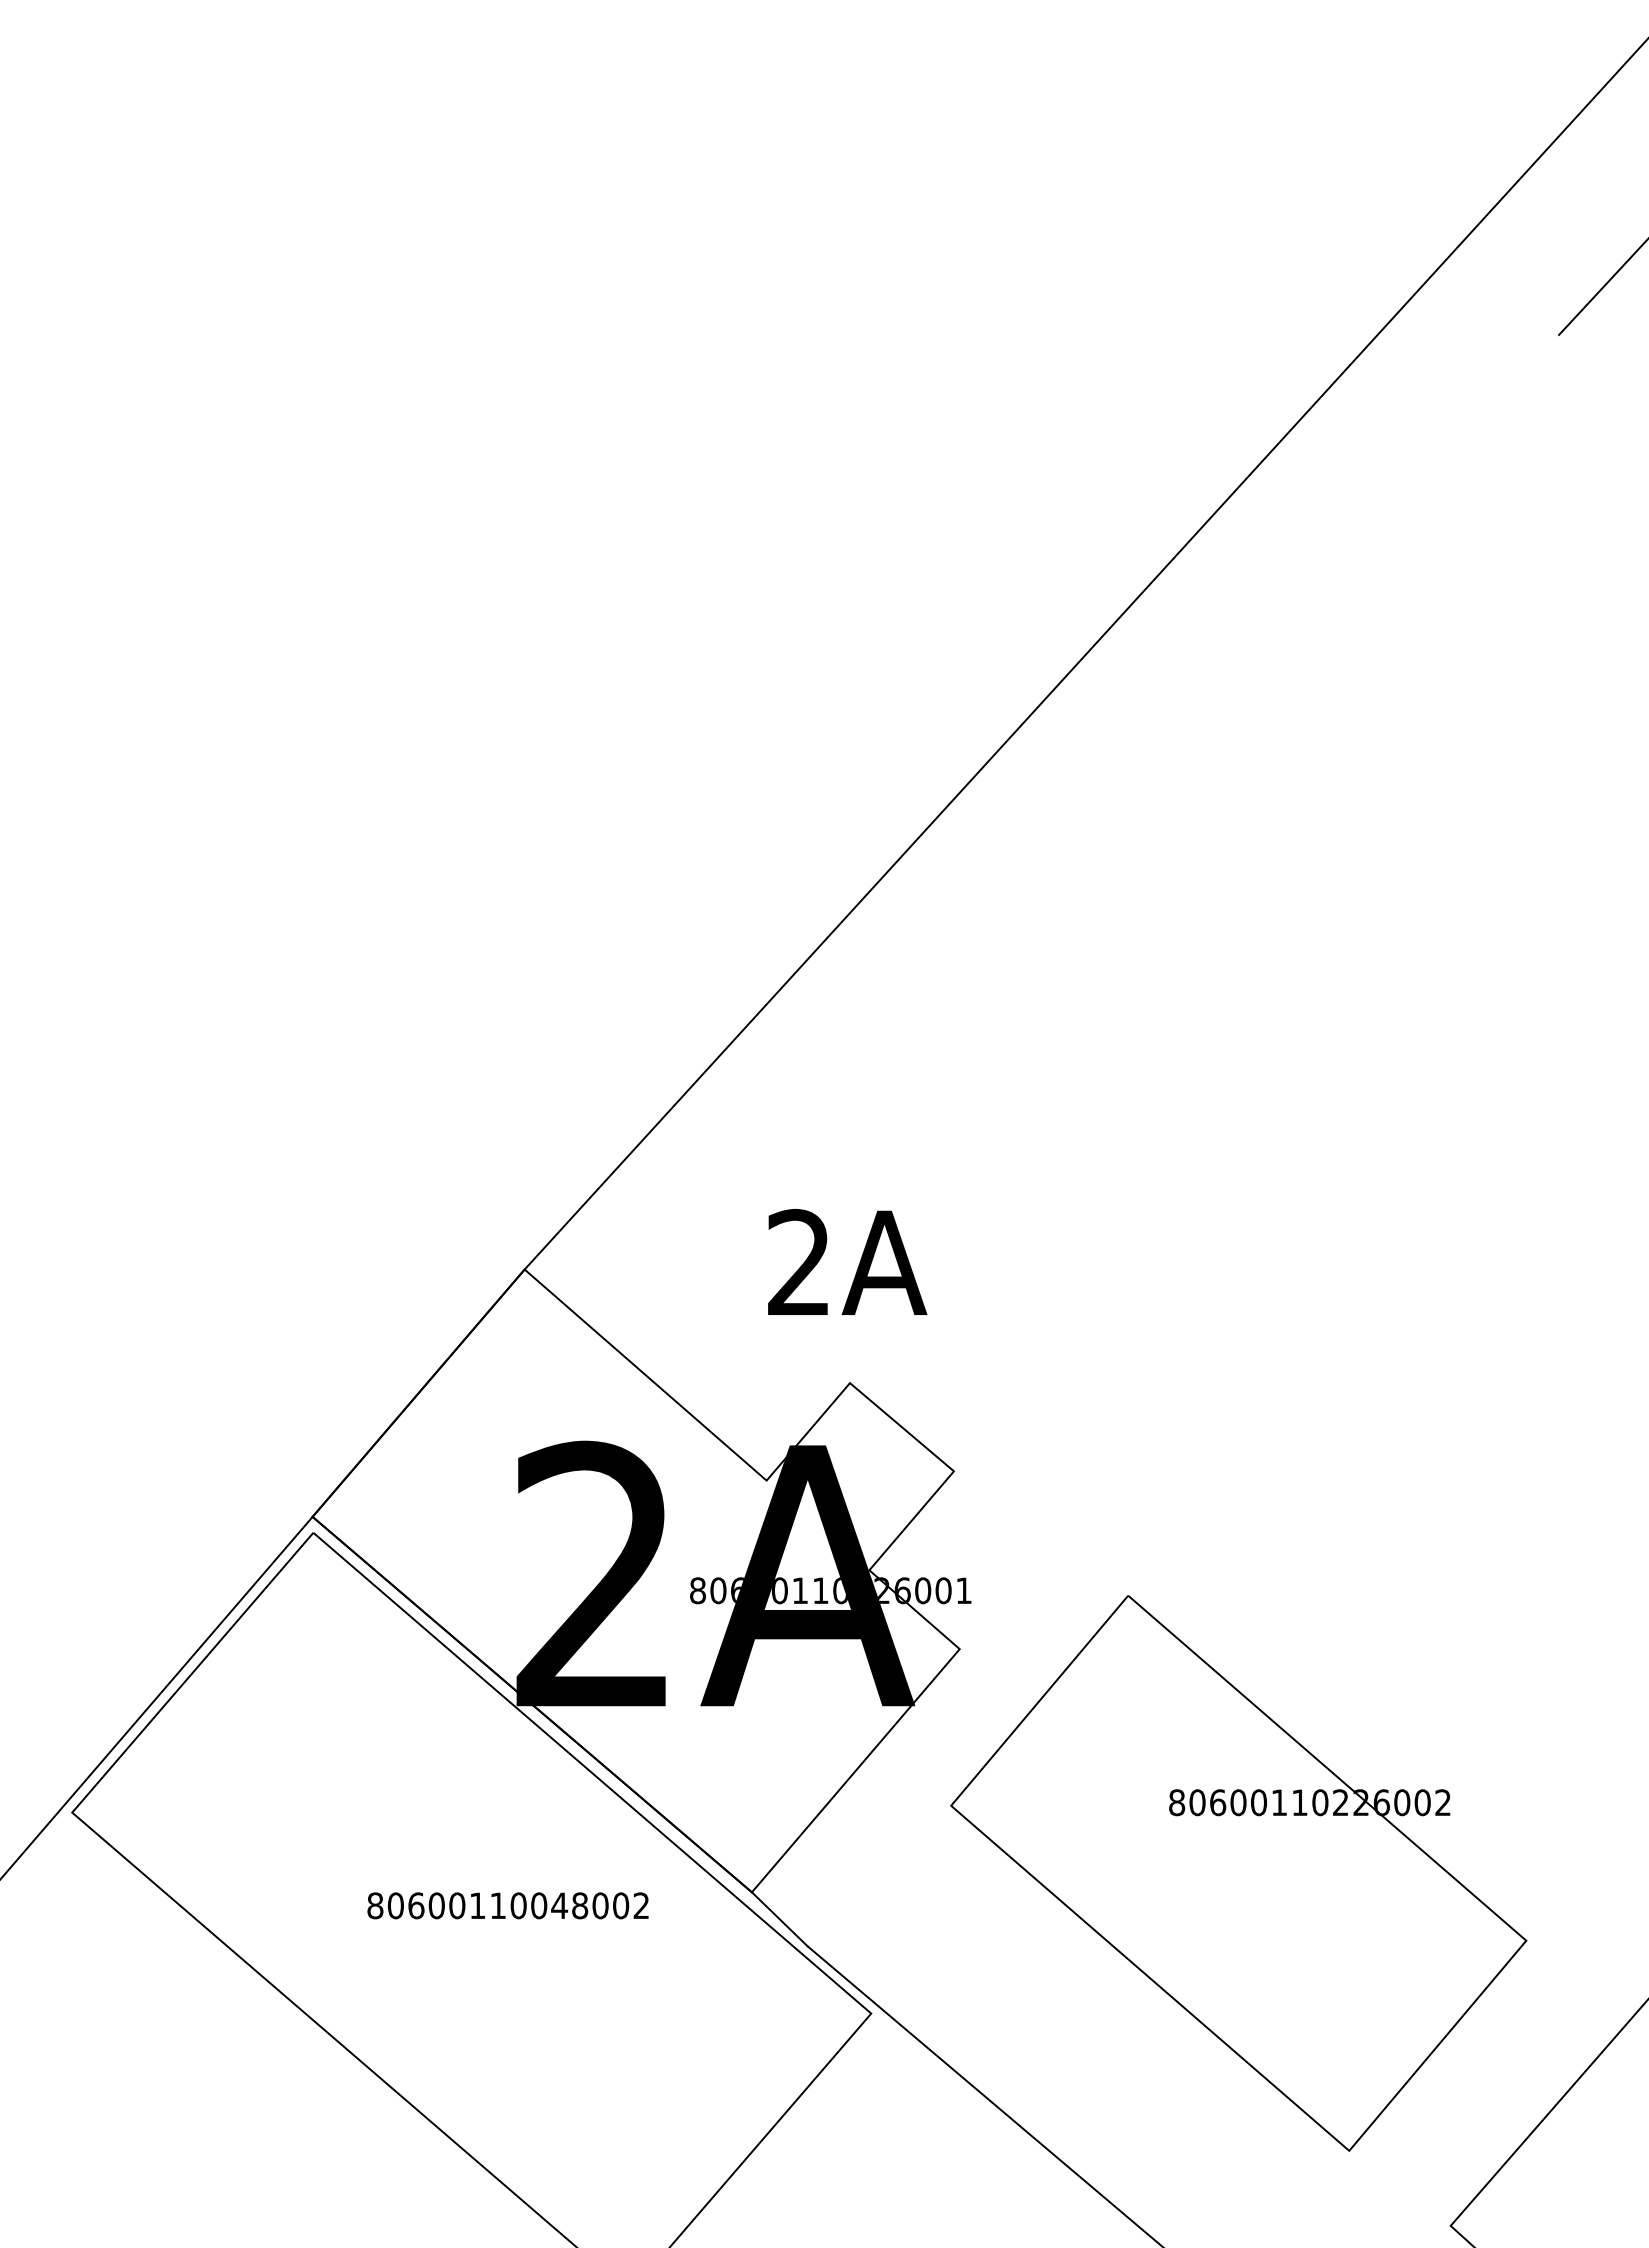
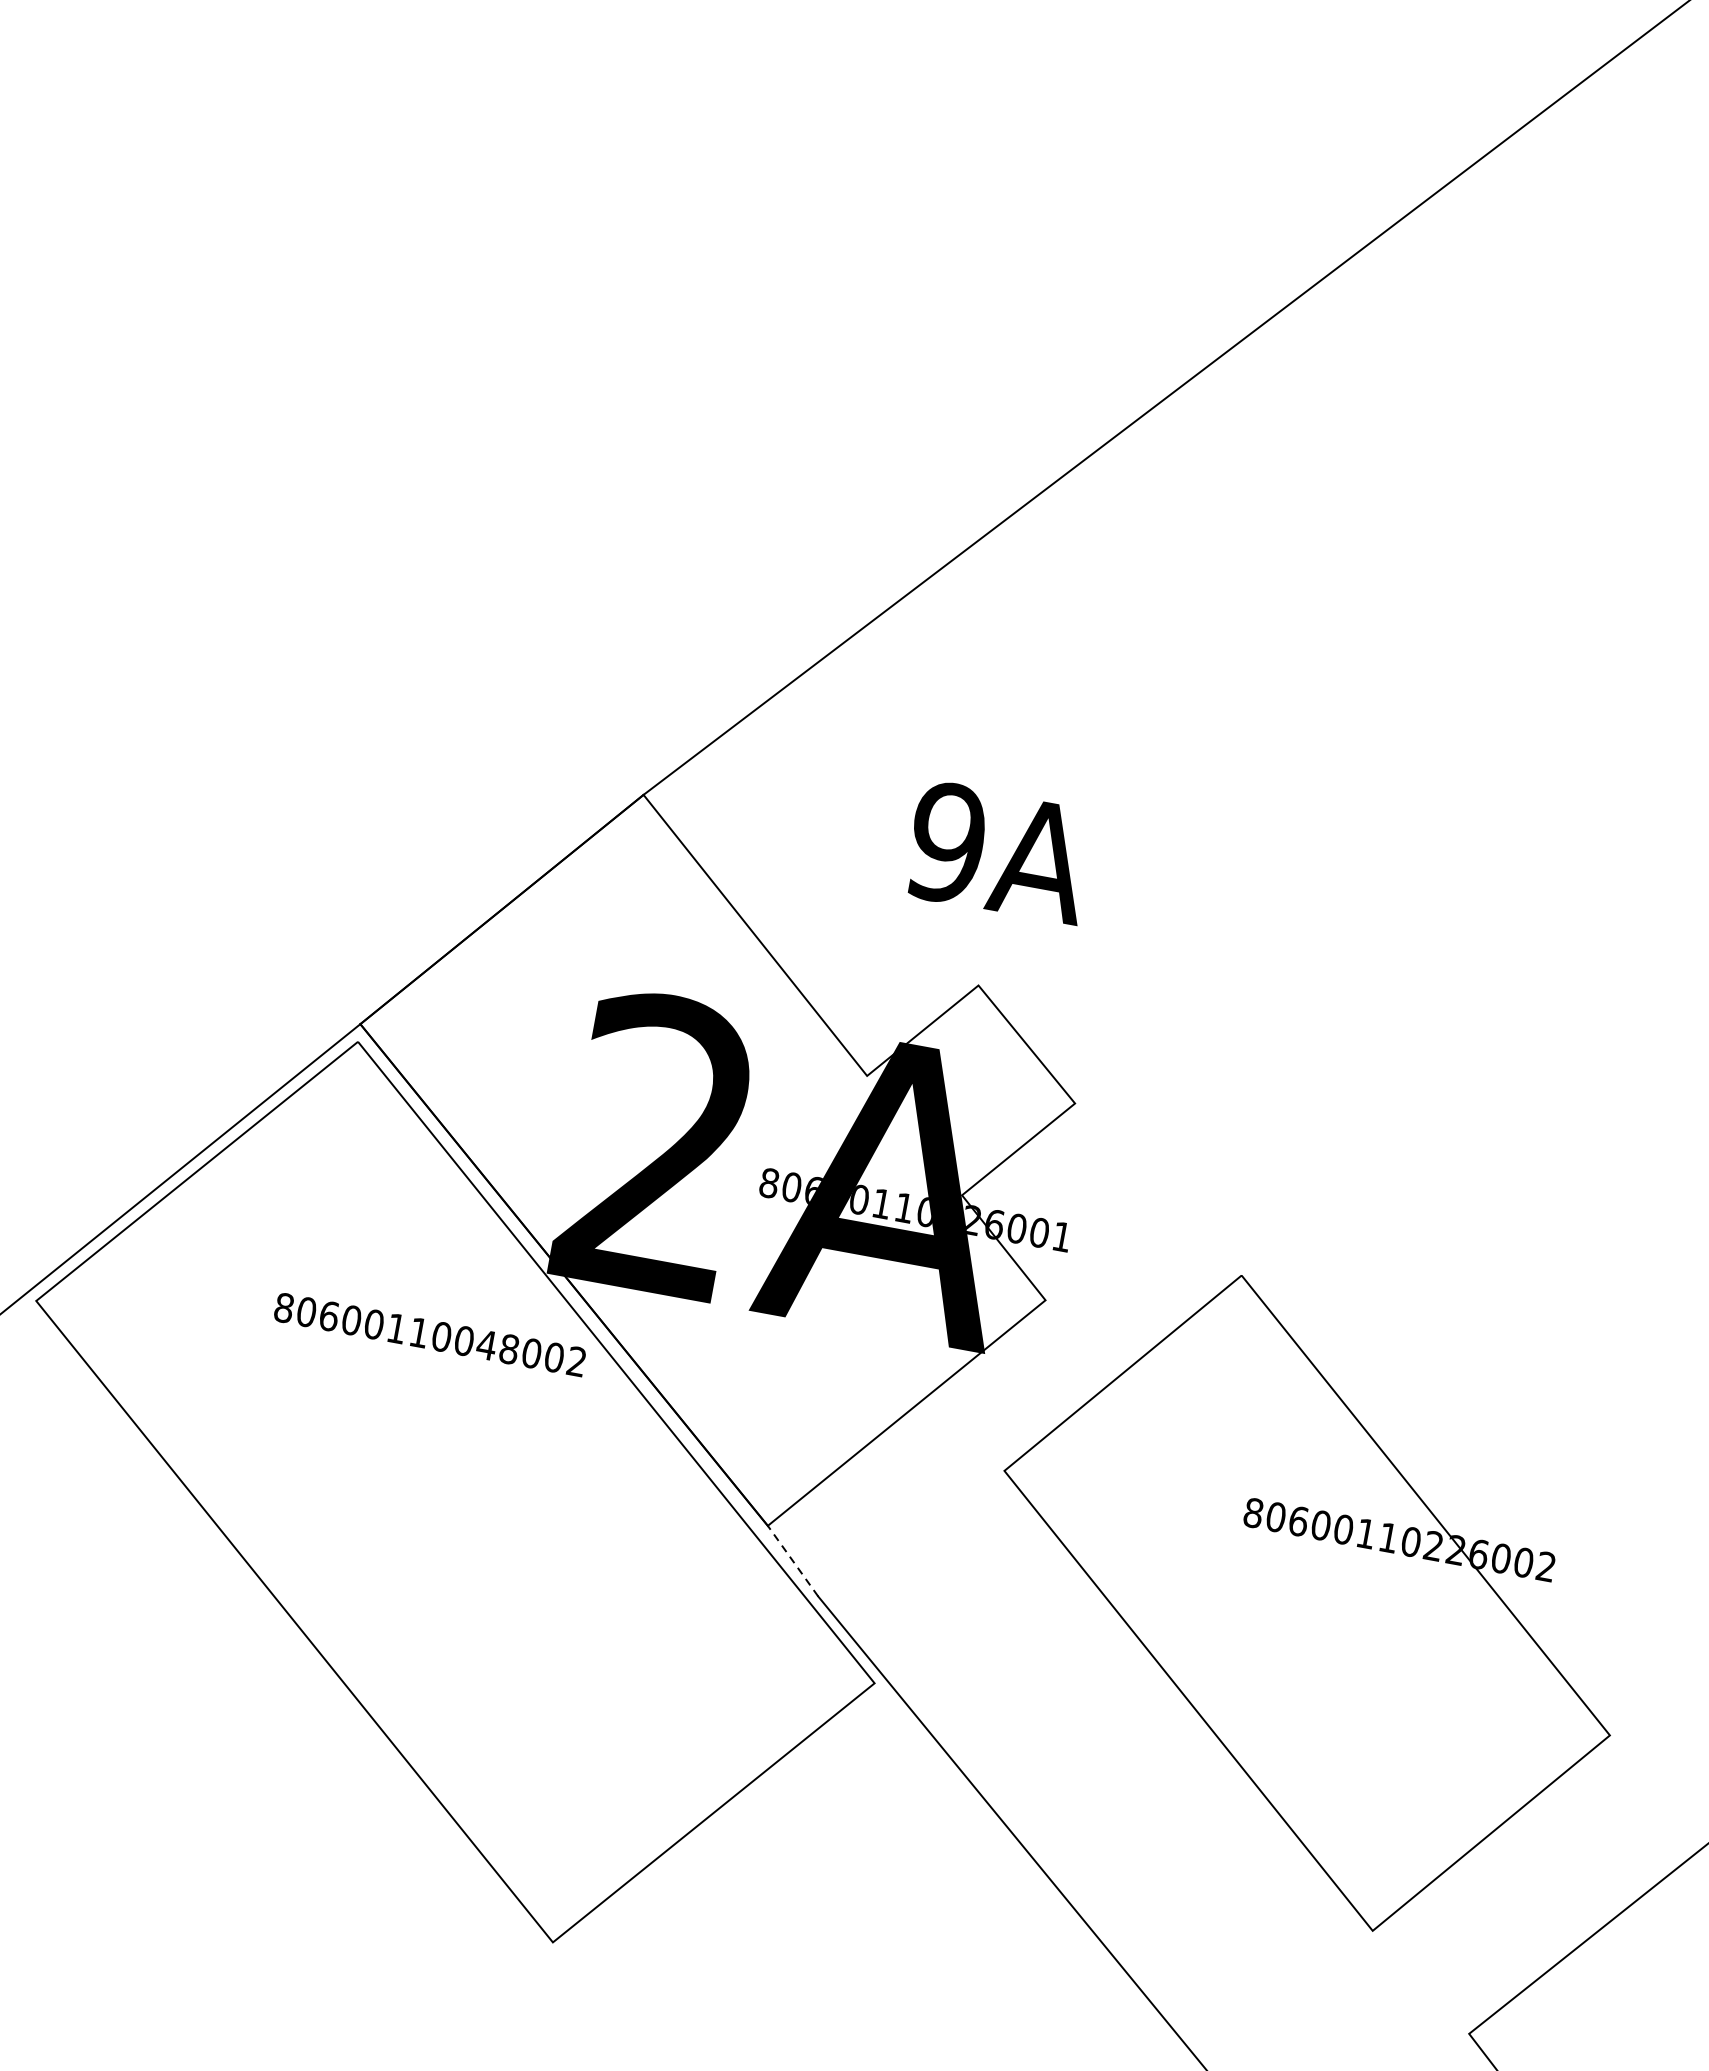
text: (798, 1262) -> (946, 842), 2A -> 9A
text: (507, 1905) -> (429, 1334), moved
line: (779, 1919) -> (792, 1561), solid -> dashed

